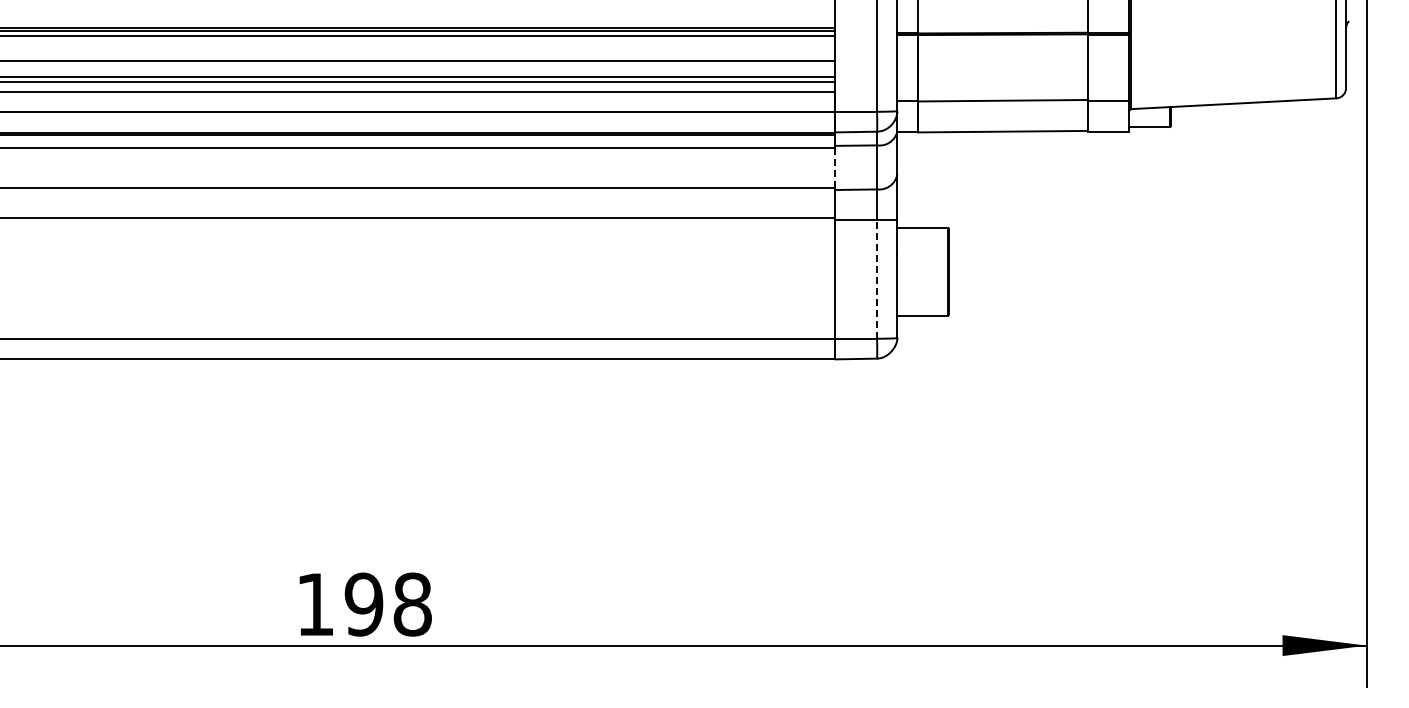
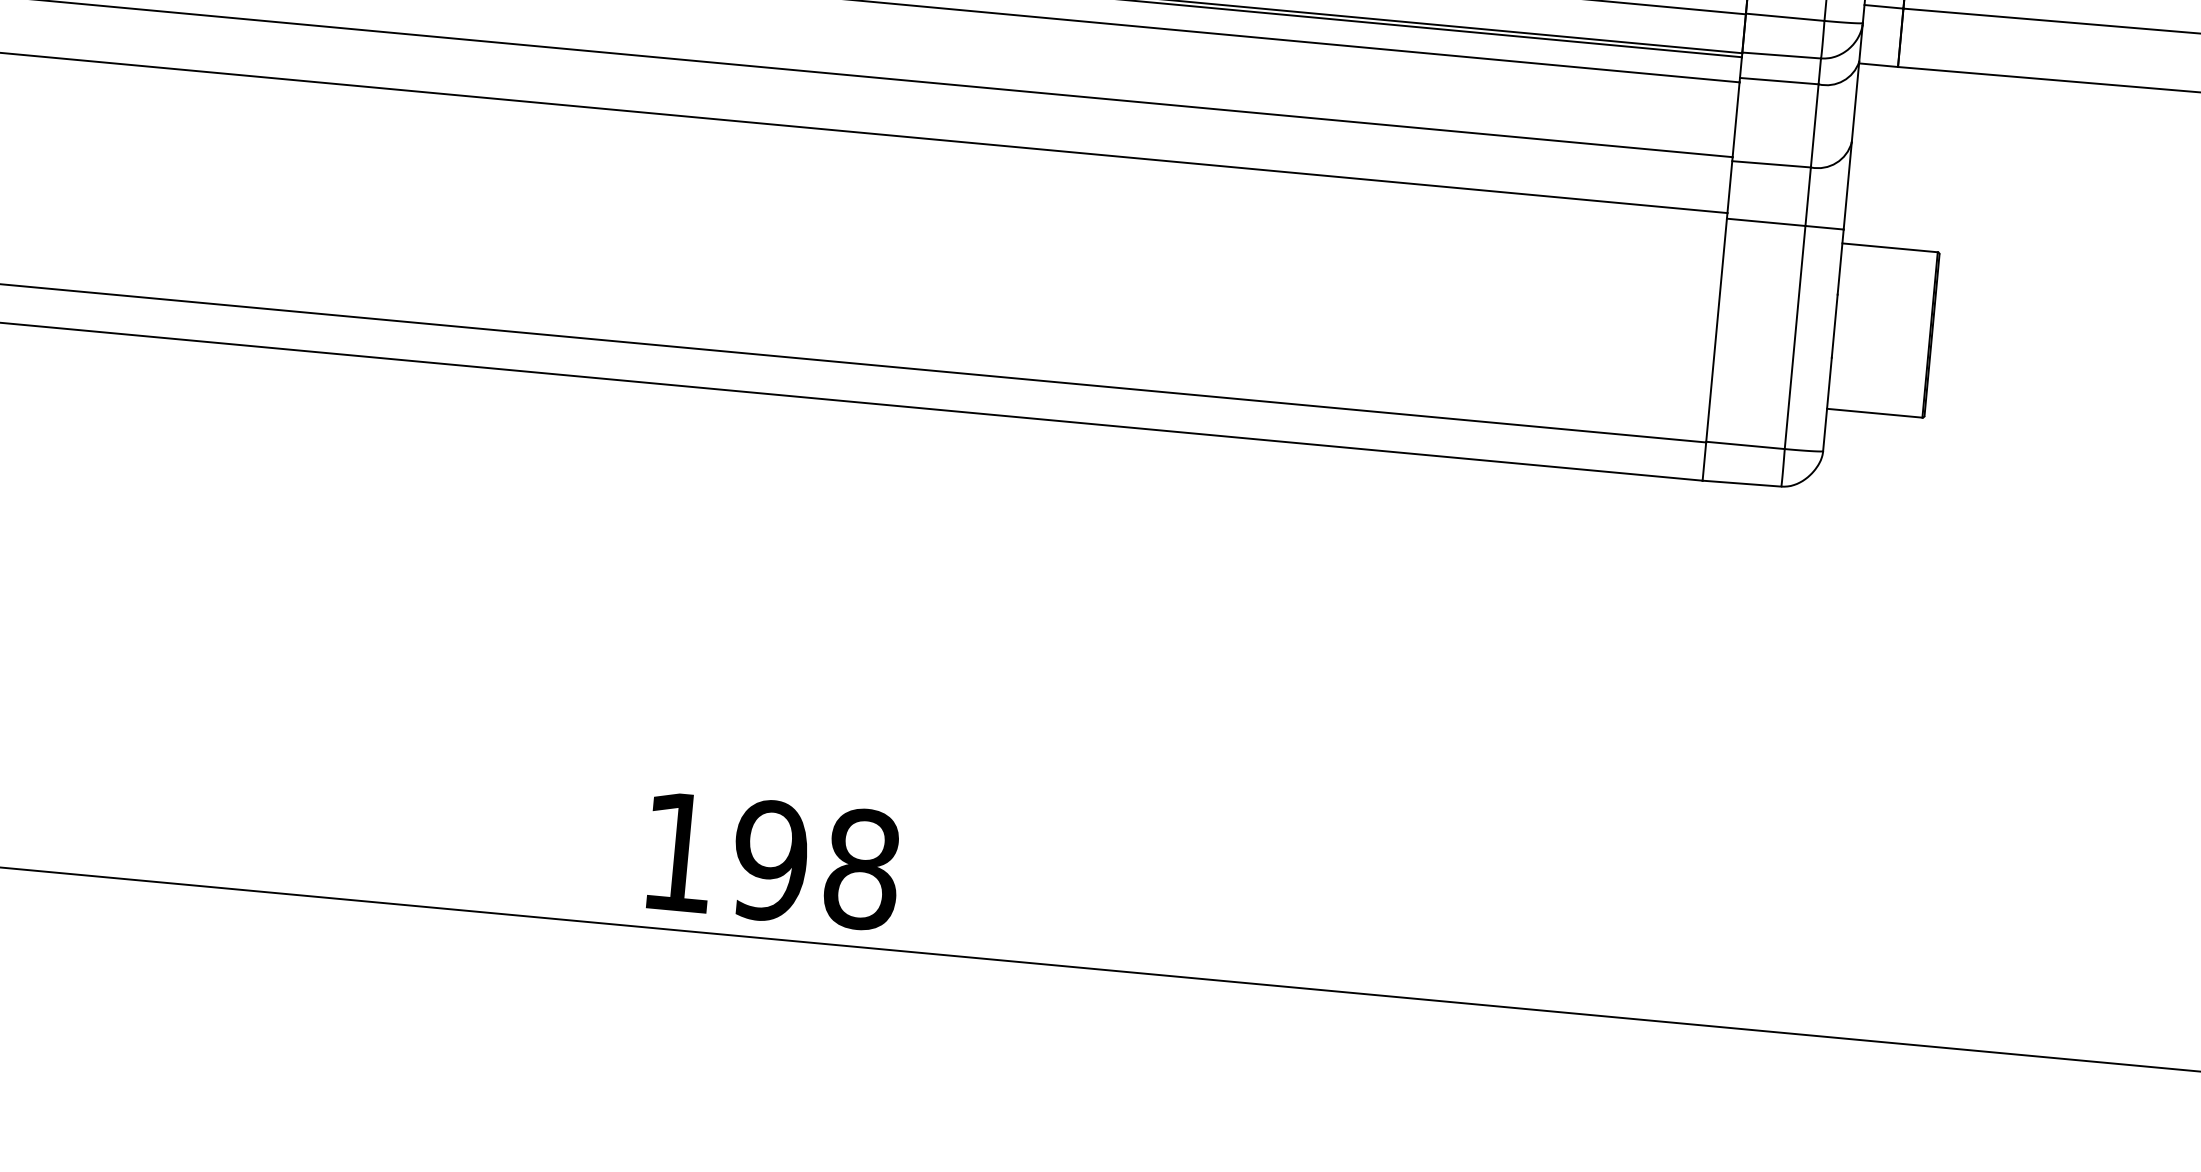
line: (835, 168) -> (1736, 120), dashed -> solid
line: (877, 279) -> (1795, 337), dashed -> solid

